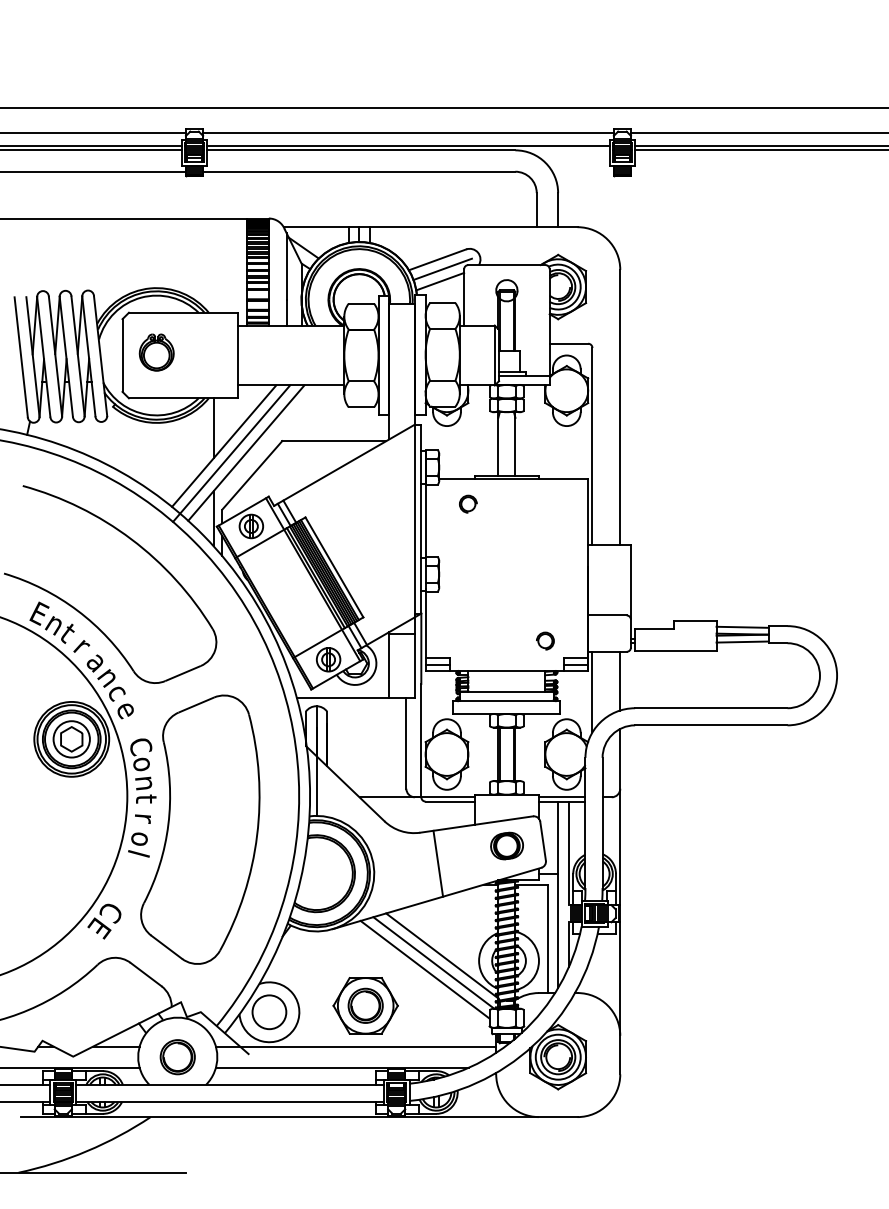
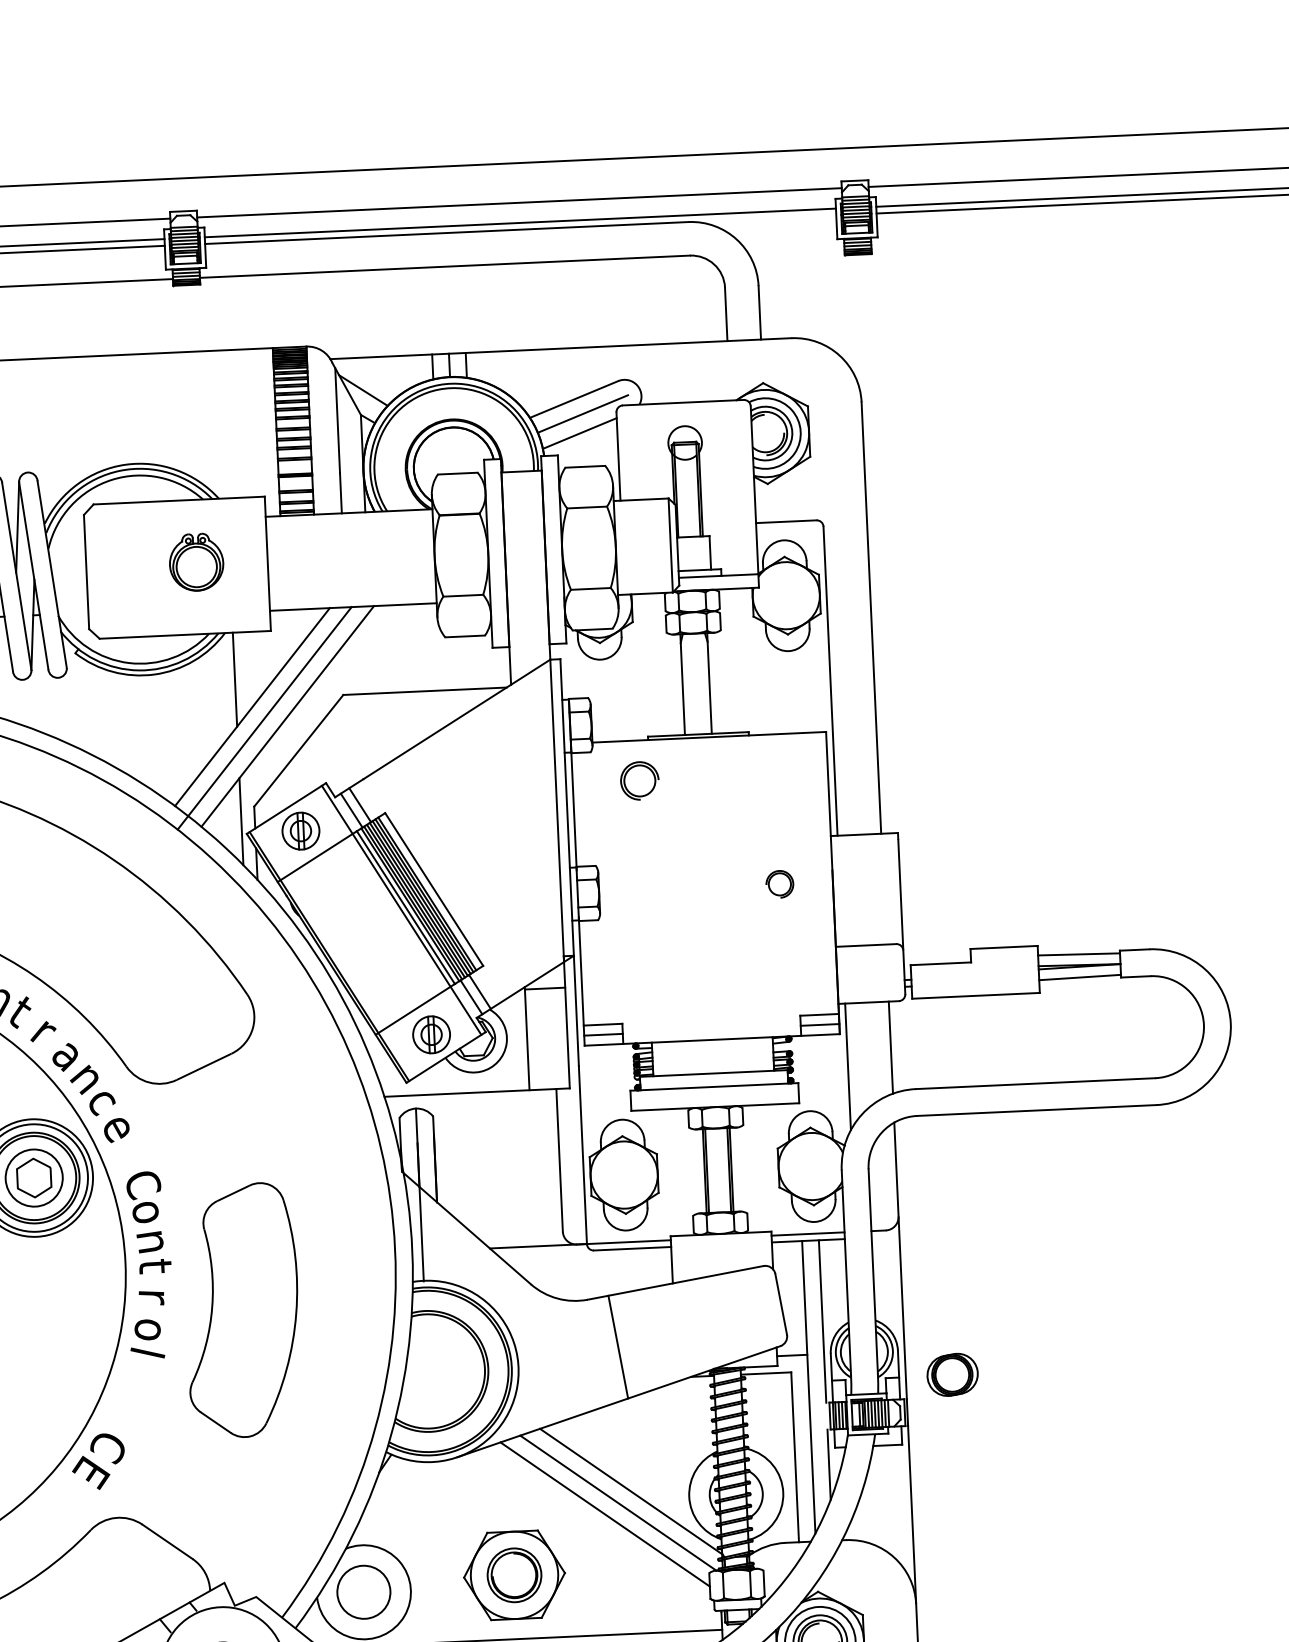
part: (156, 352) -> (196, 562), moved
part: (468, 503) -> (640, 779), size x1.4
part: (545, 640) -> (779, 883), moved
part: (200, 829) -> (242, 1310), size x0.6
part: (506, 845) -> (951, 1374), moved

